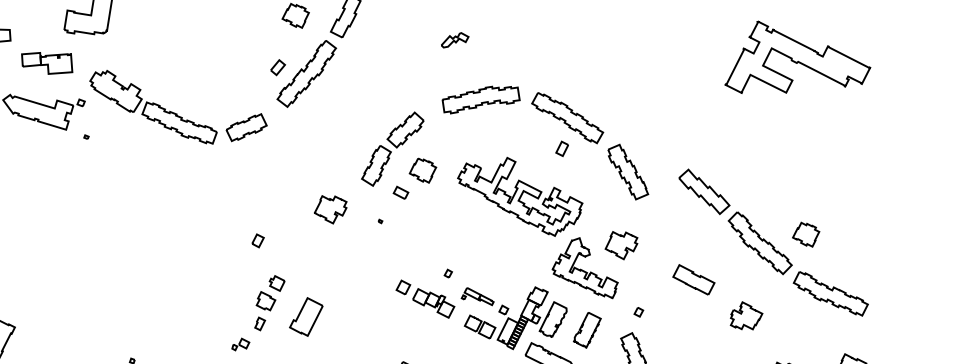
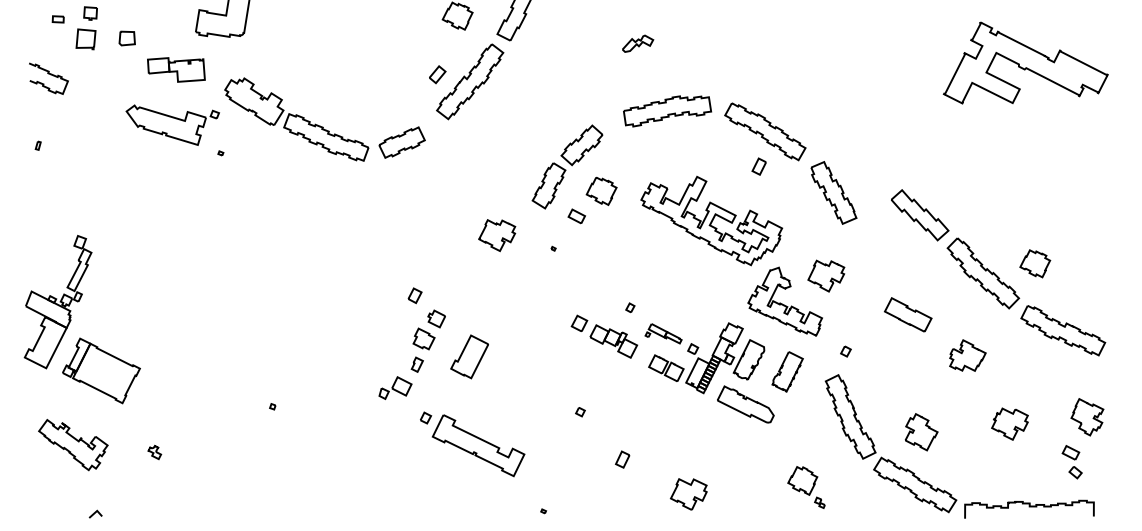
part: (257, 240) -> (414, 295), moved
part: (240, 344) -> (395, 387), size x1.67

